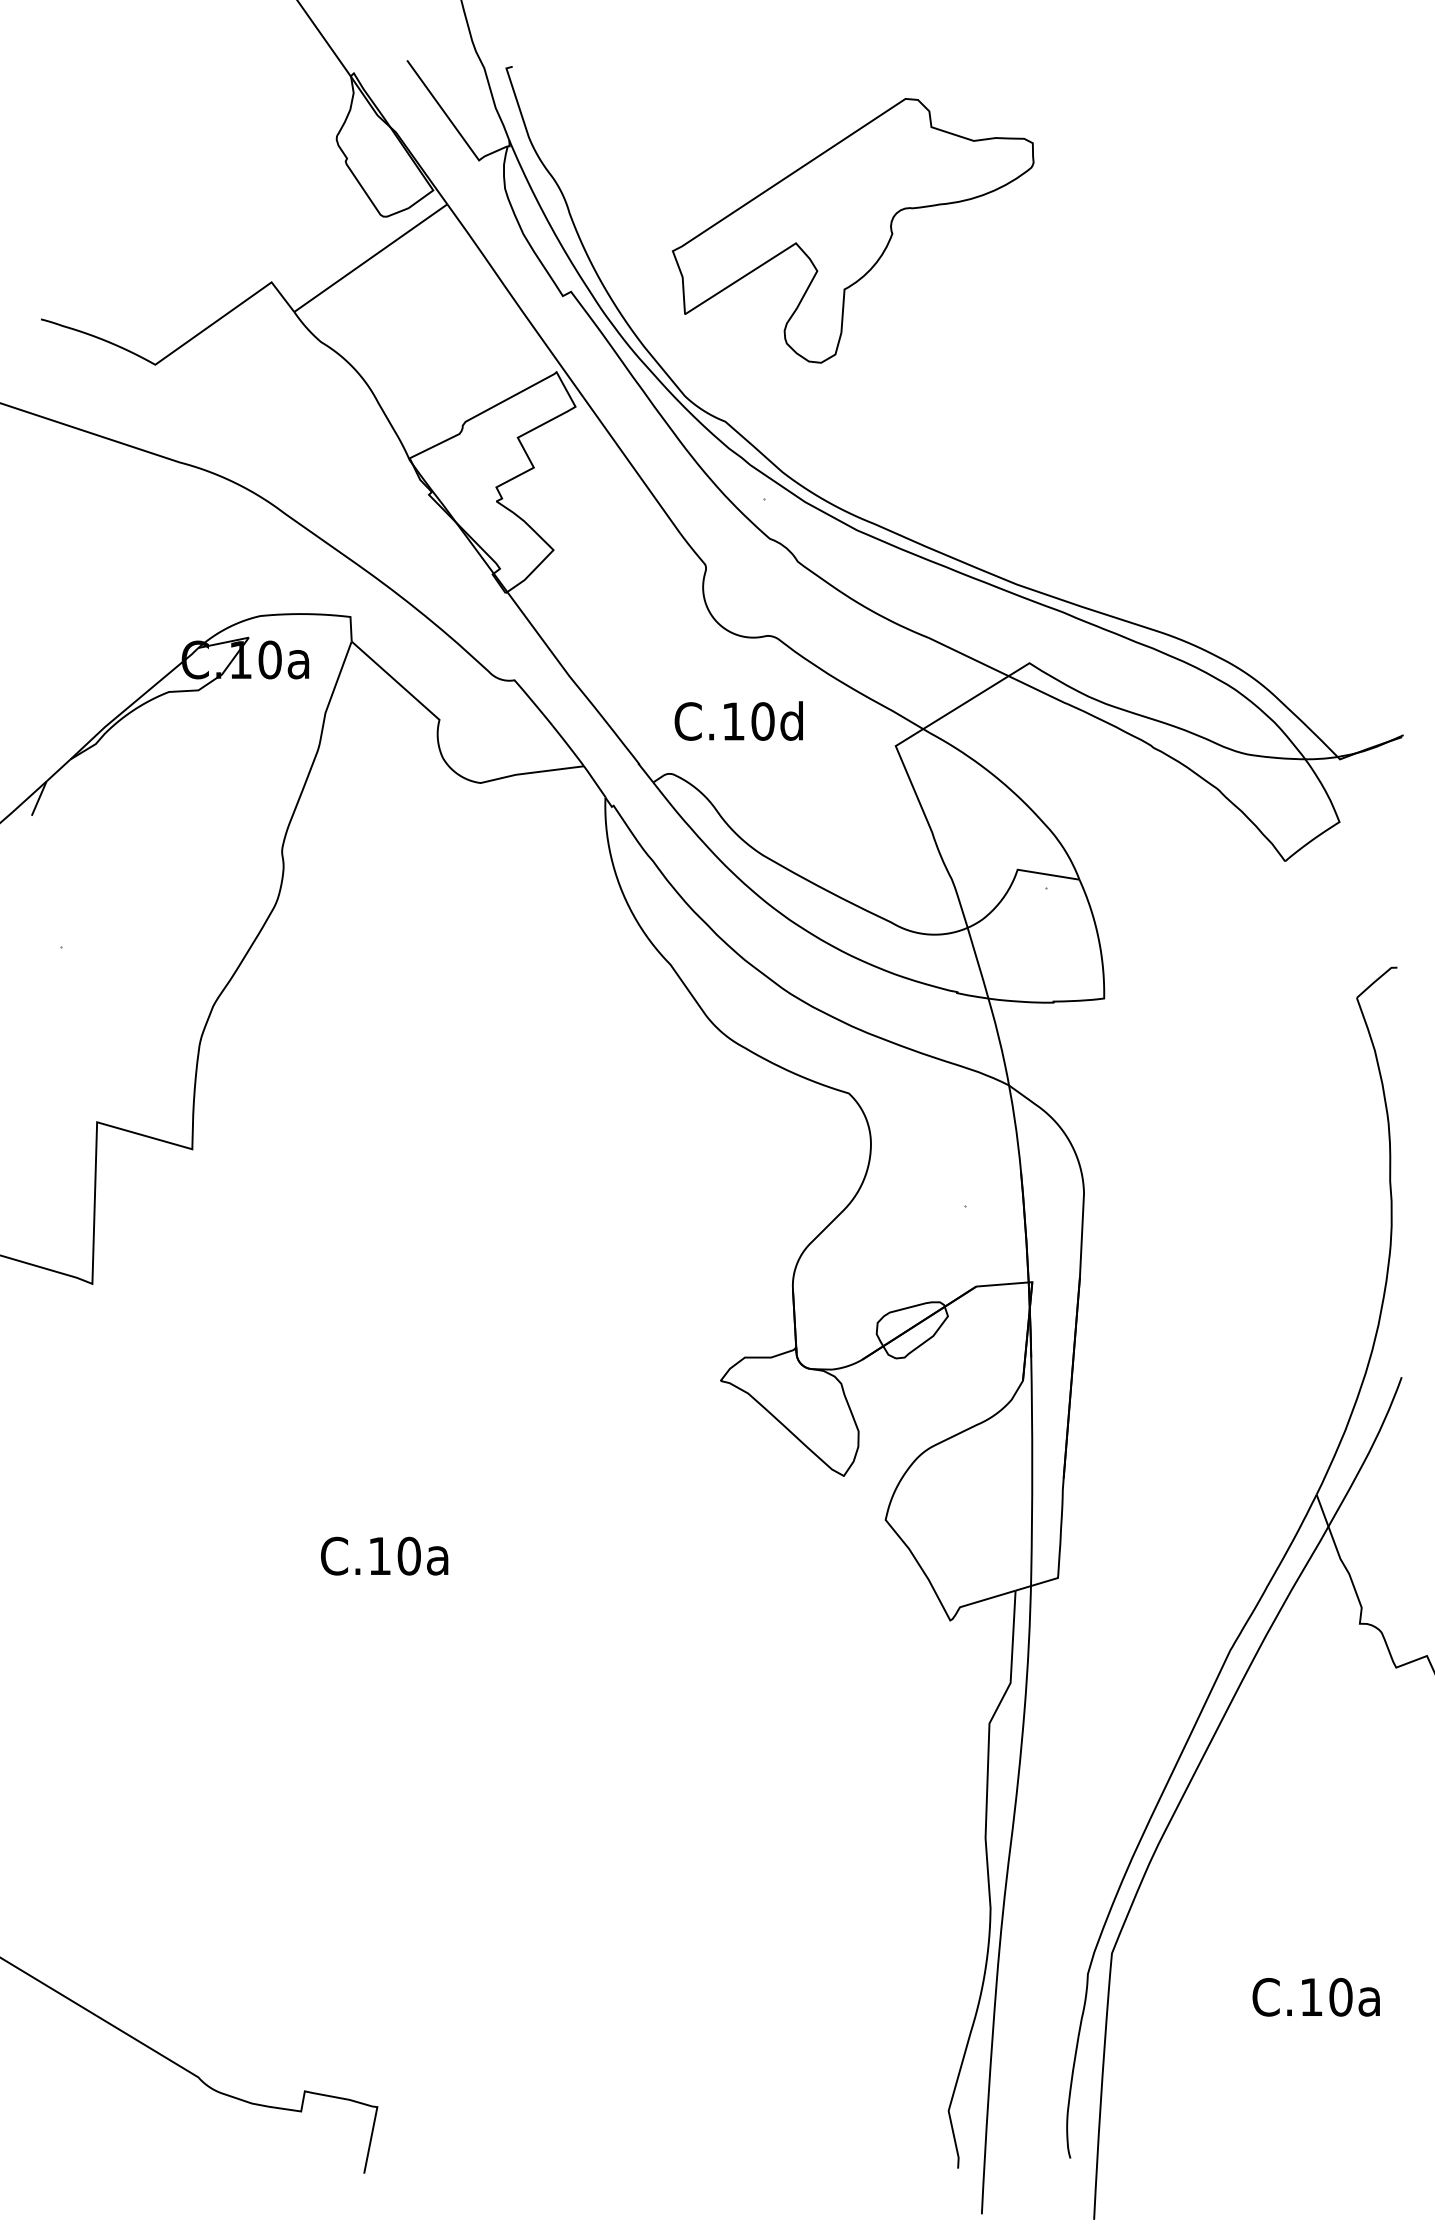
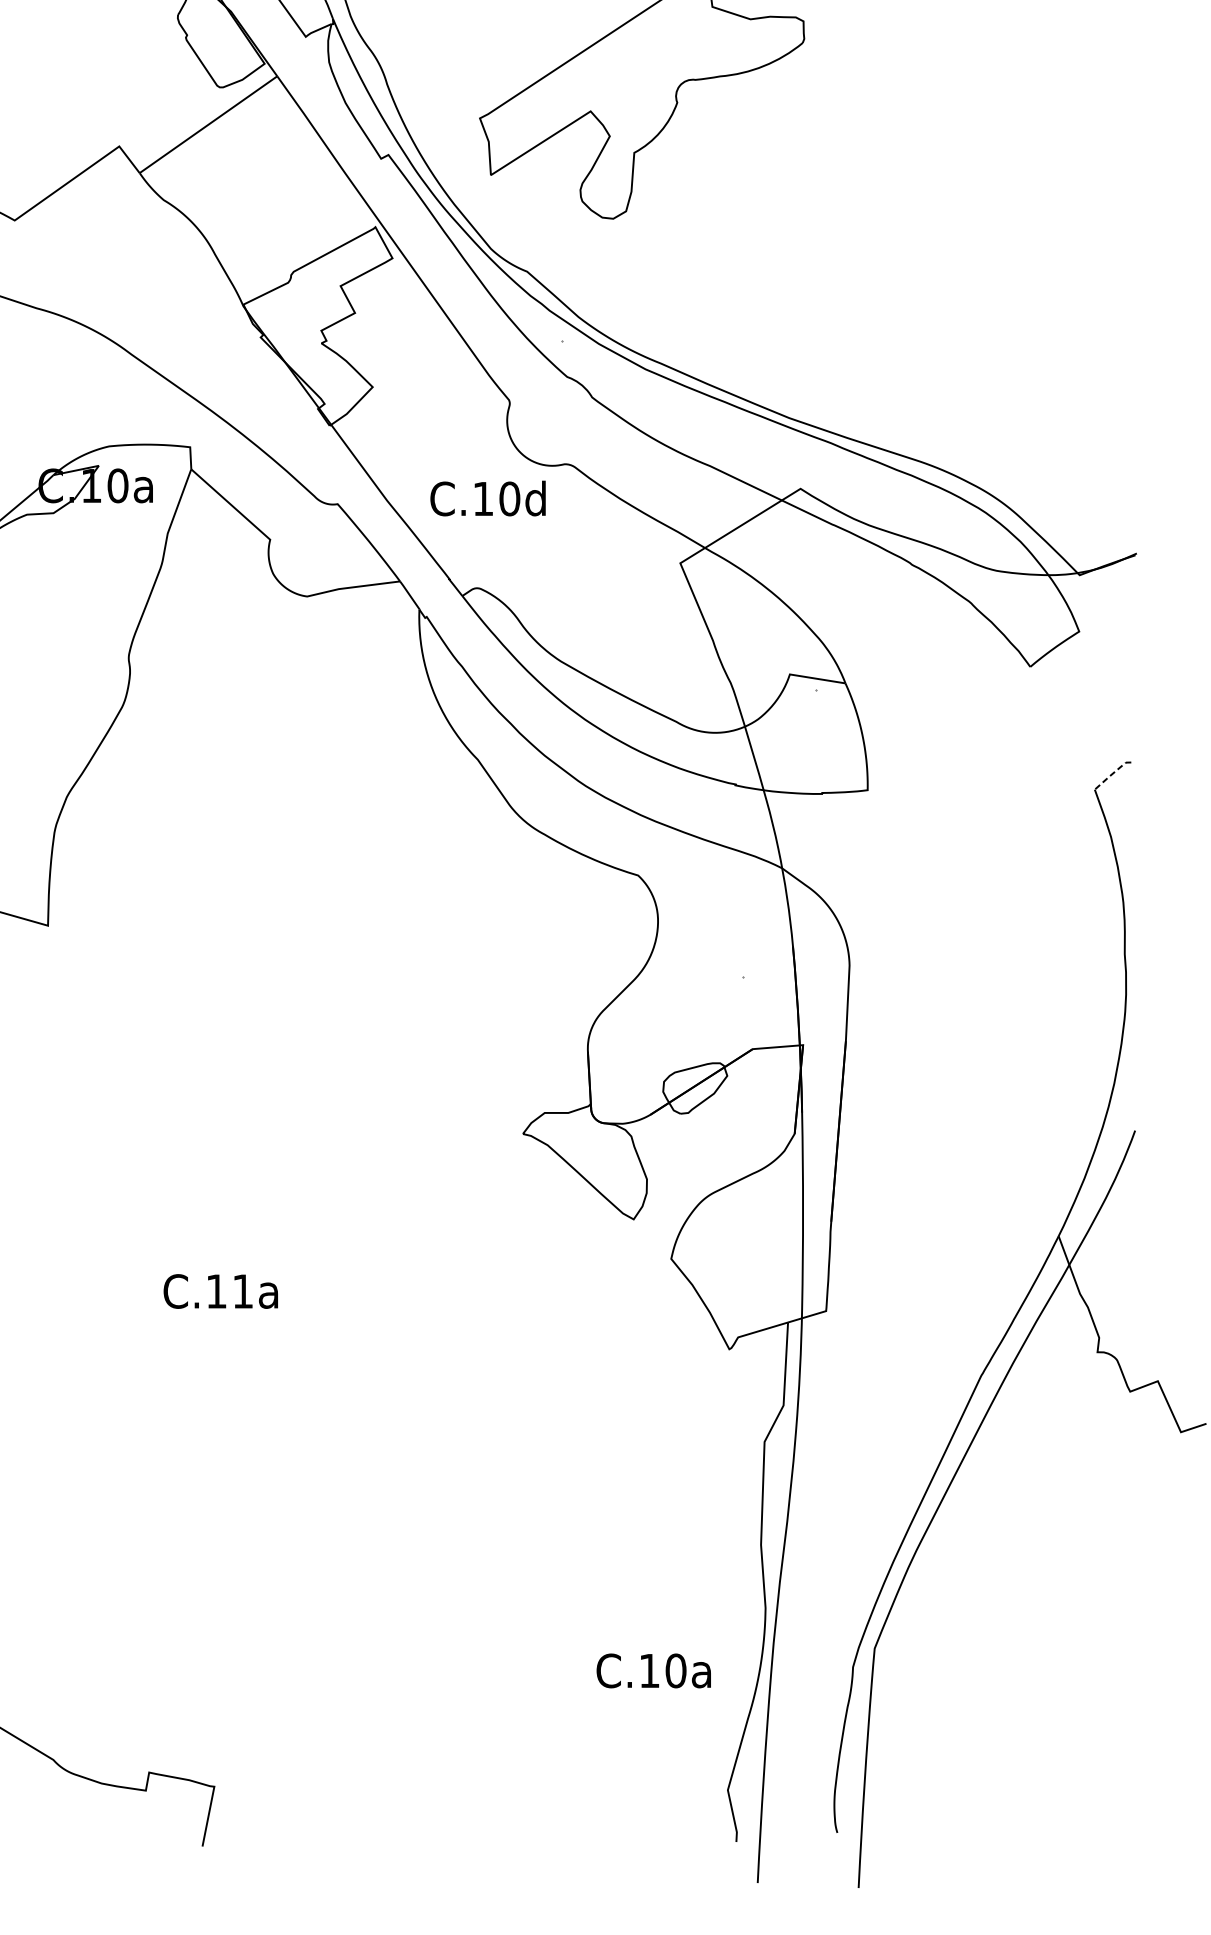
text: (738, 720) -> (487, 498), moved
line: (1376, 980) -> (1112, 774), solid -> dashed
text: (408, 1555) -> (242, 1290), C.10a -> C.11a
text: (1315, 1997) -> (653, 1671), moved

